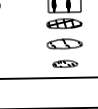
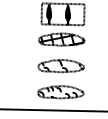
part: (65, 63) -> (61, 91), size x1.43

